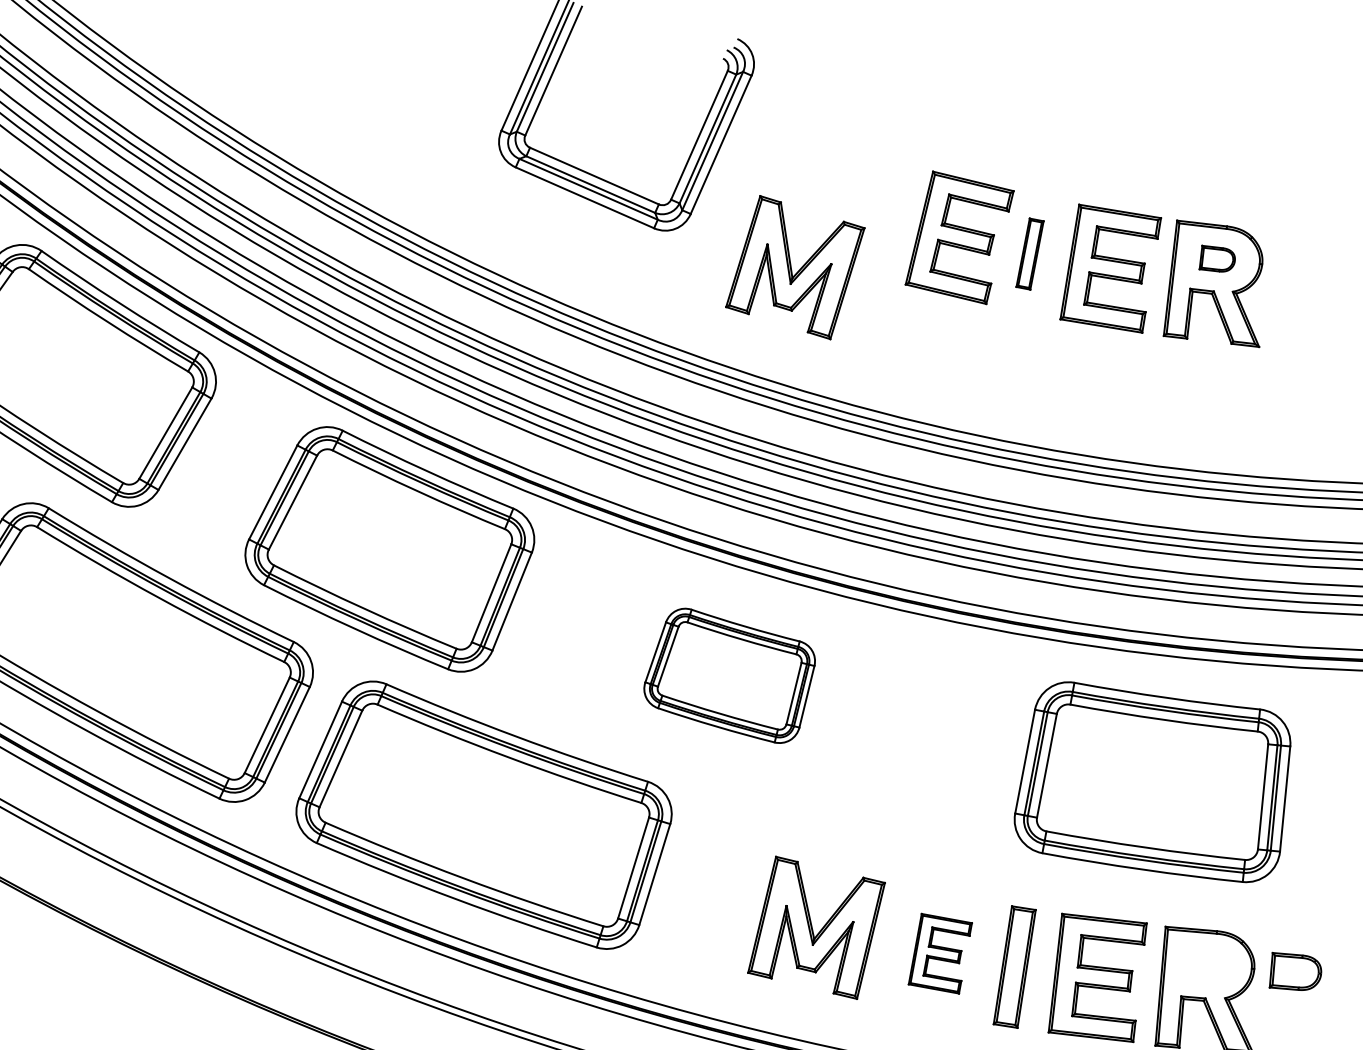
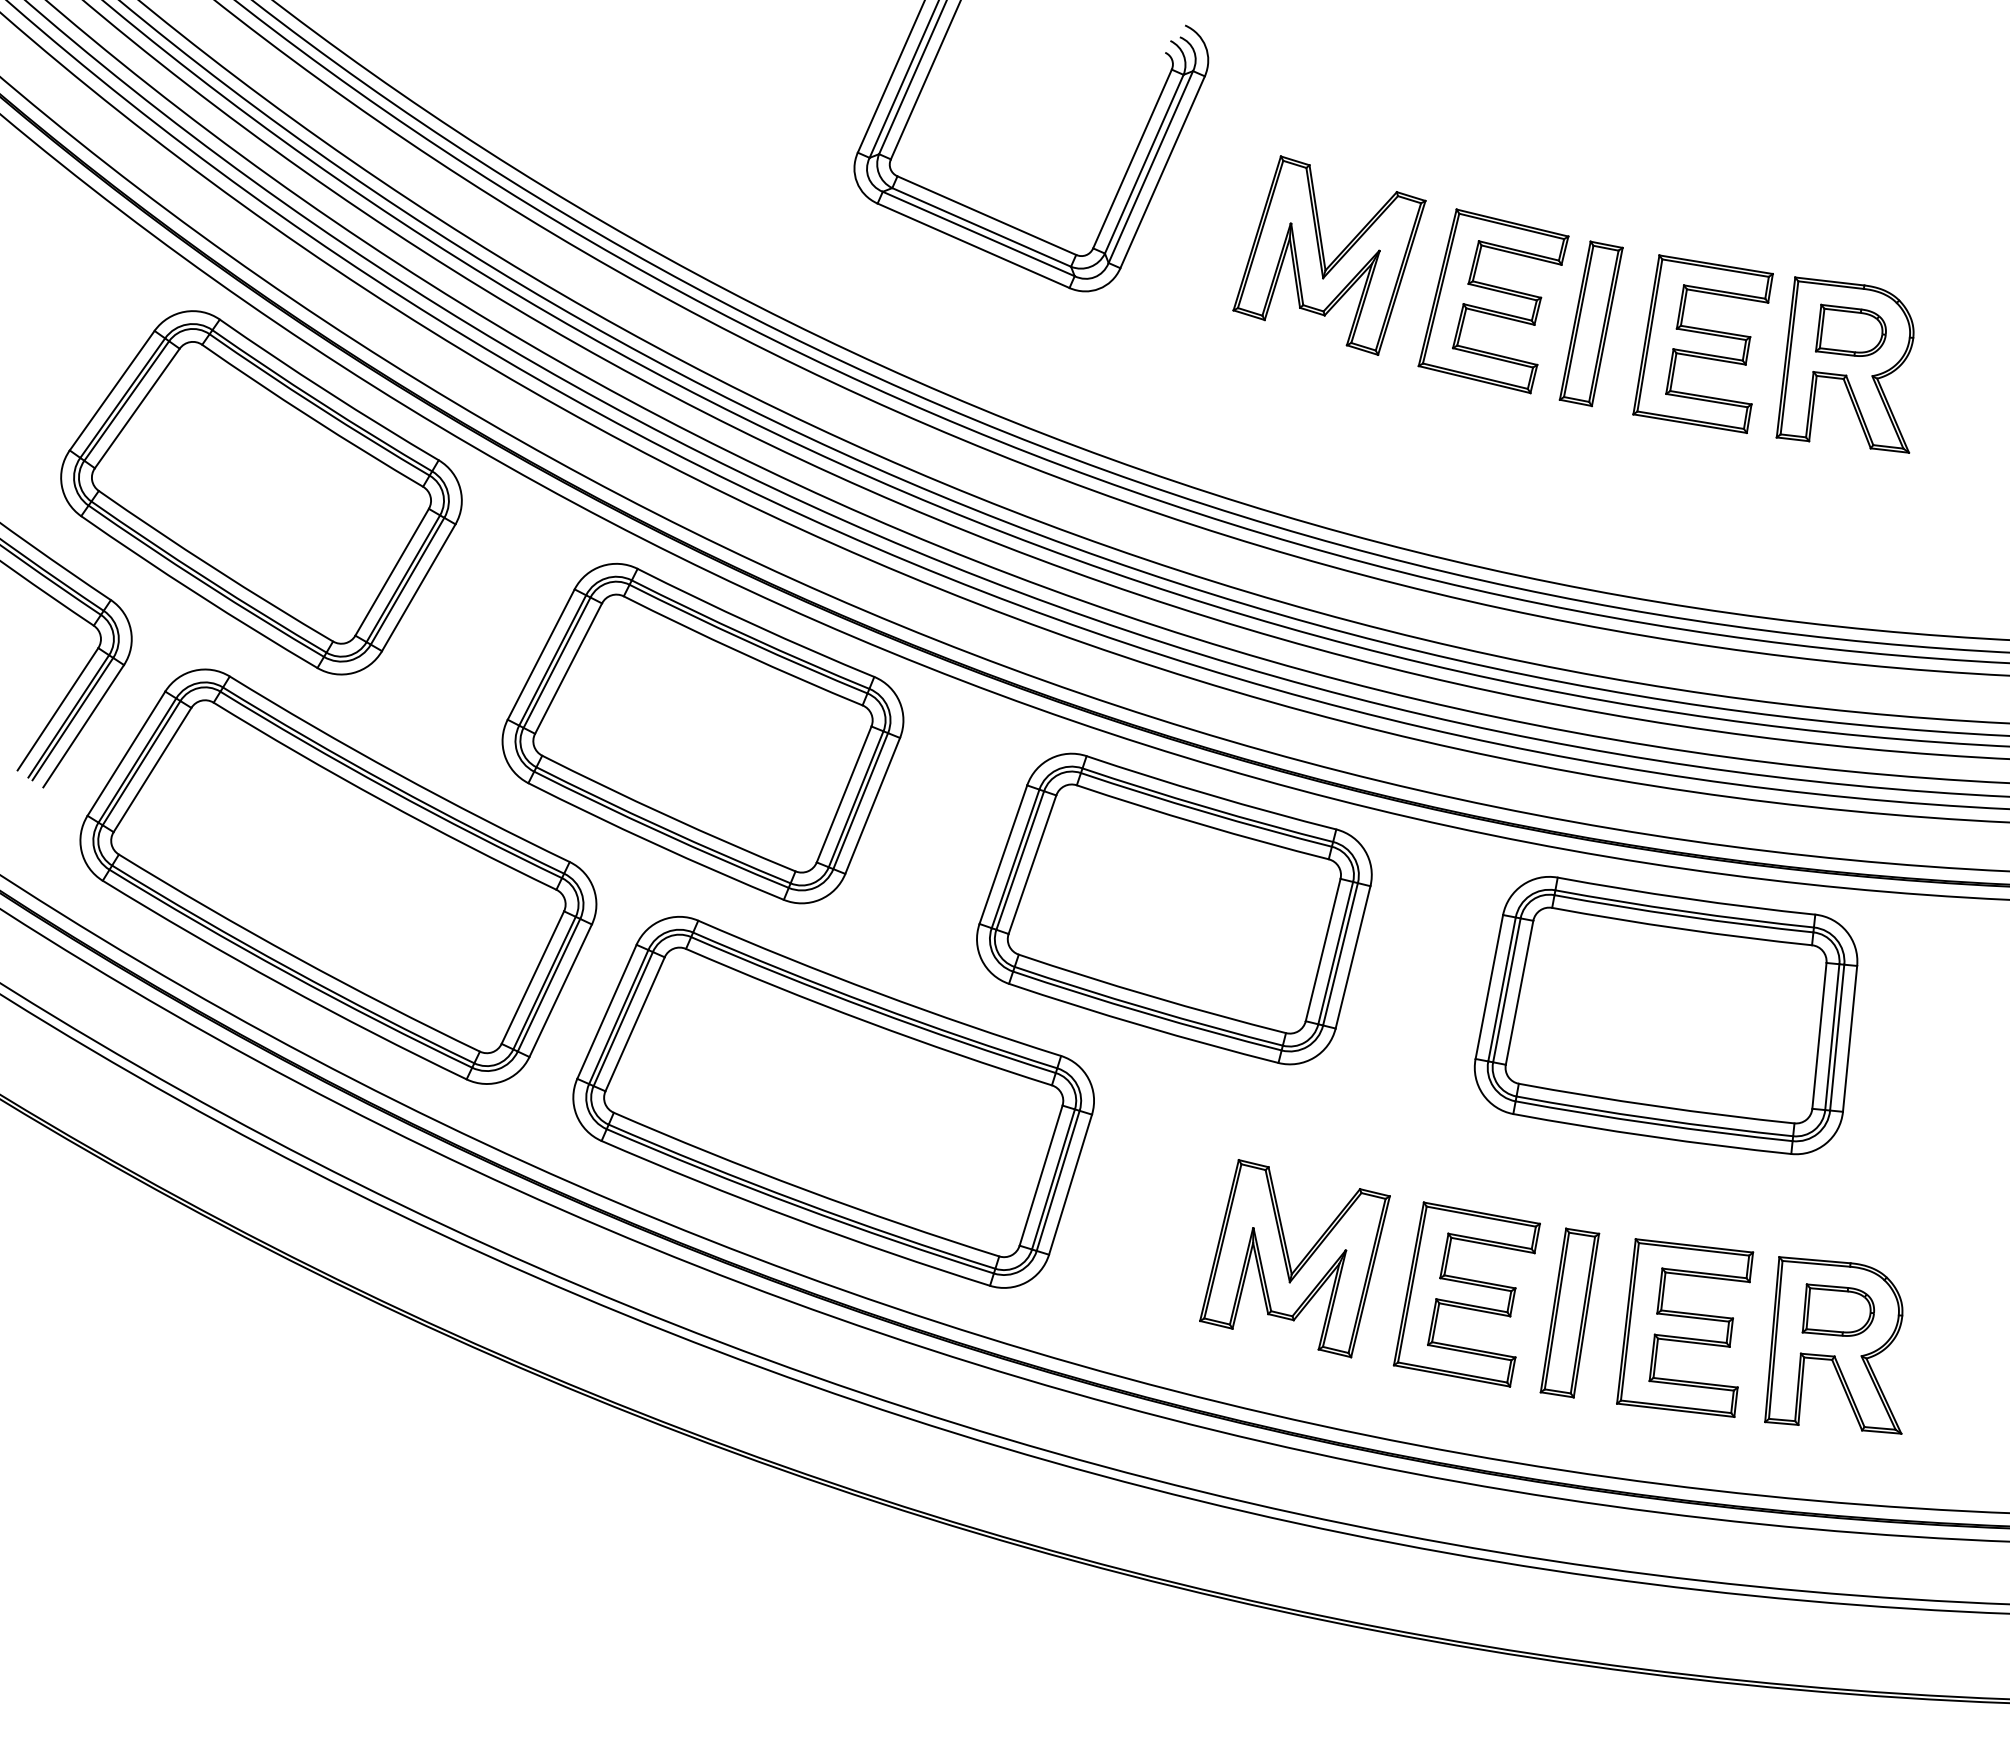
part: (1029, 253) -> (1590, 323), size x1.67
part: (1216, 258) -> (1850, 329), size x1.43
part: (795, 267) -> (1329, 255), moved
part: (729, 675) -> (1174, 908), size x1.67
part: (1152, 782) -> (1665, 1015), moved
part: (940, 953) -> (1466, 1294), size x1.67
part: (1295, 971) -> (1838, 1309), moved

